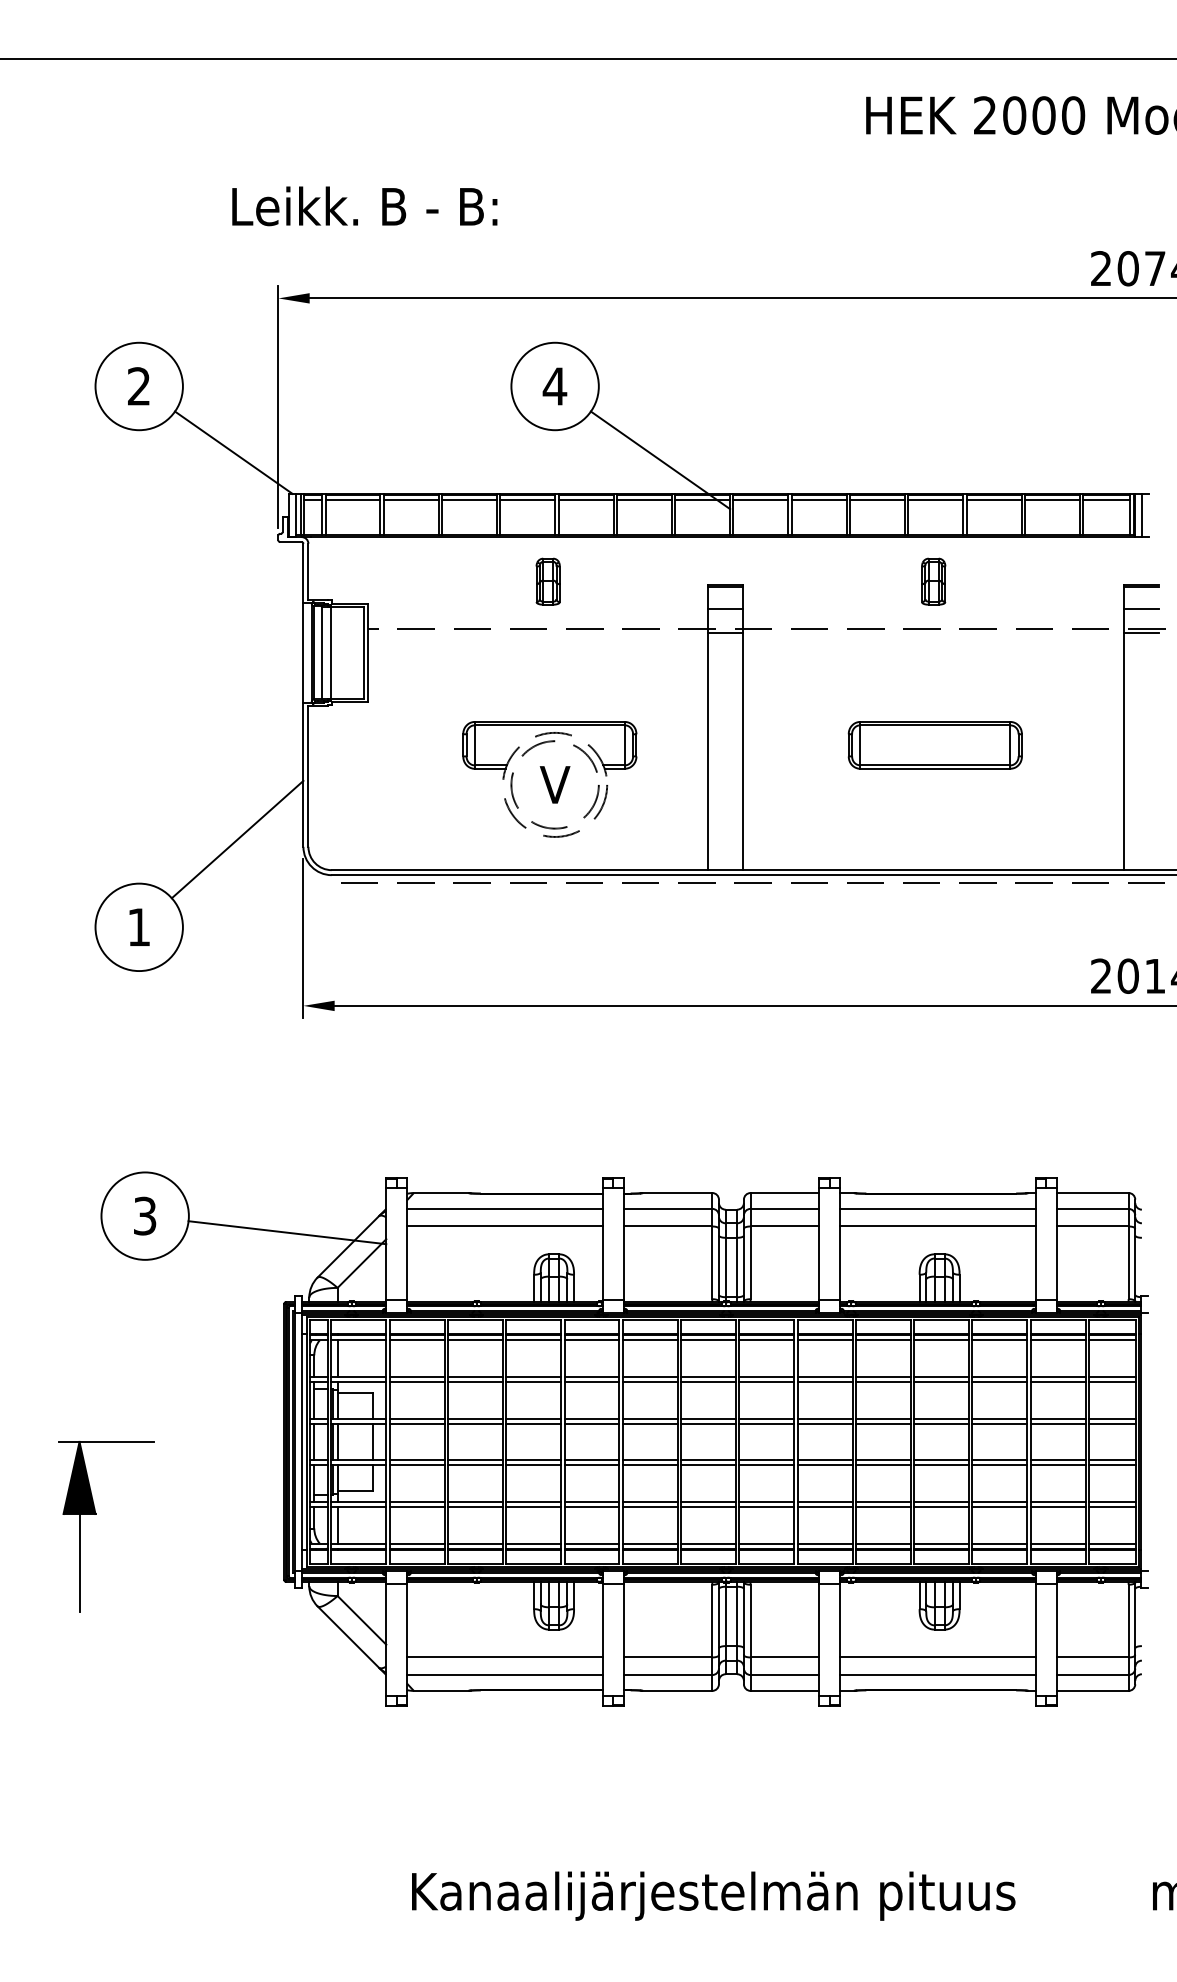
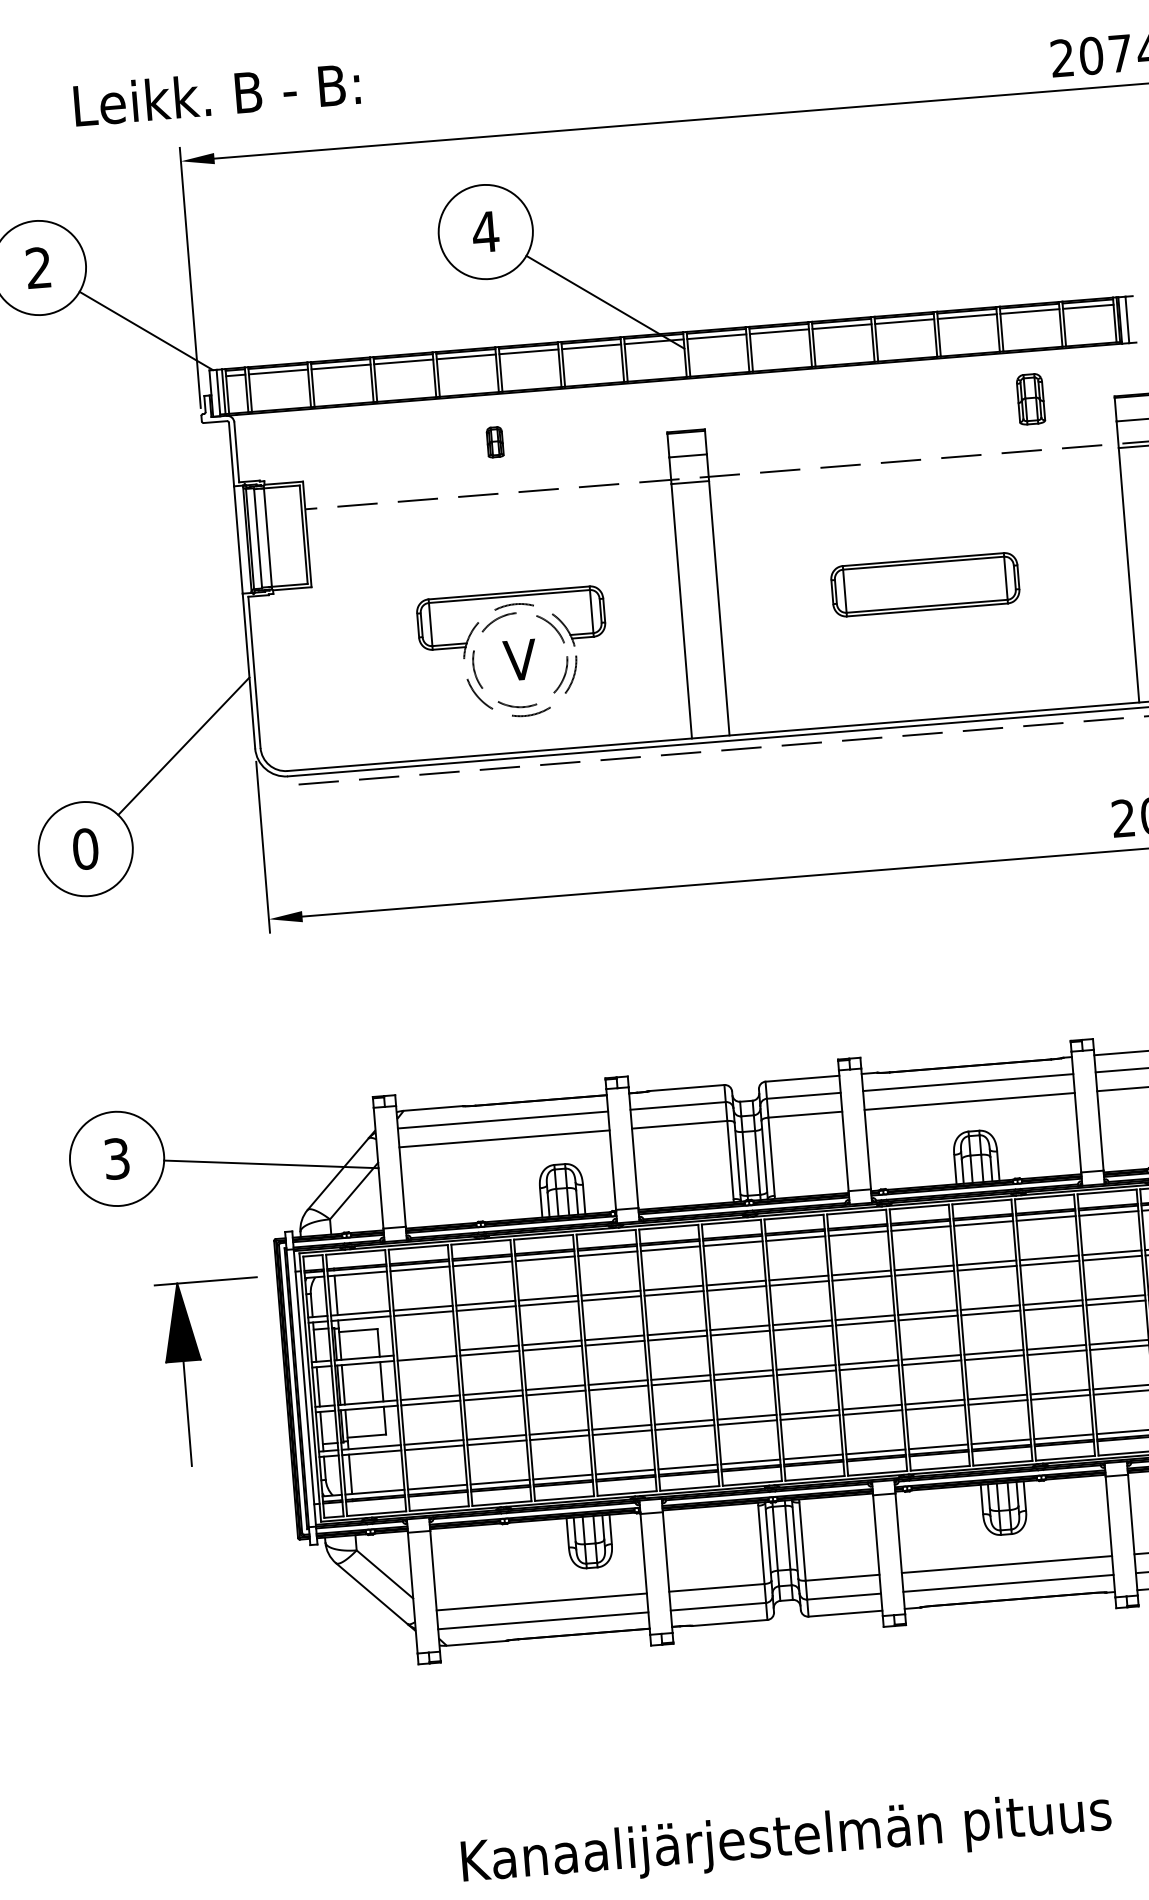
text: (364, 206) -> (216, 94), moved
part: (547, 581) -> (494, 442), size x0.6
part: (933, 581) -> (1030, 399), moved
text: (138, 927) -> (84, 849), 1 -> 0
line: (416, 1418) -> (426, 1352), removed
part: (96, 1514) -> (201, 1360), moved

